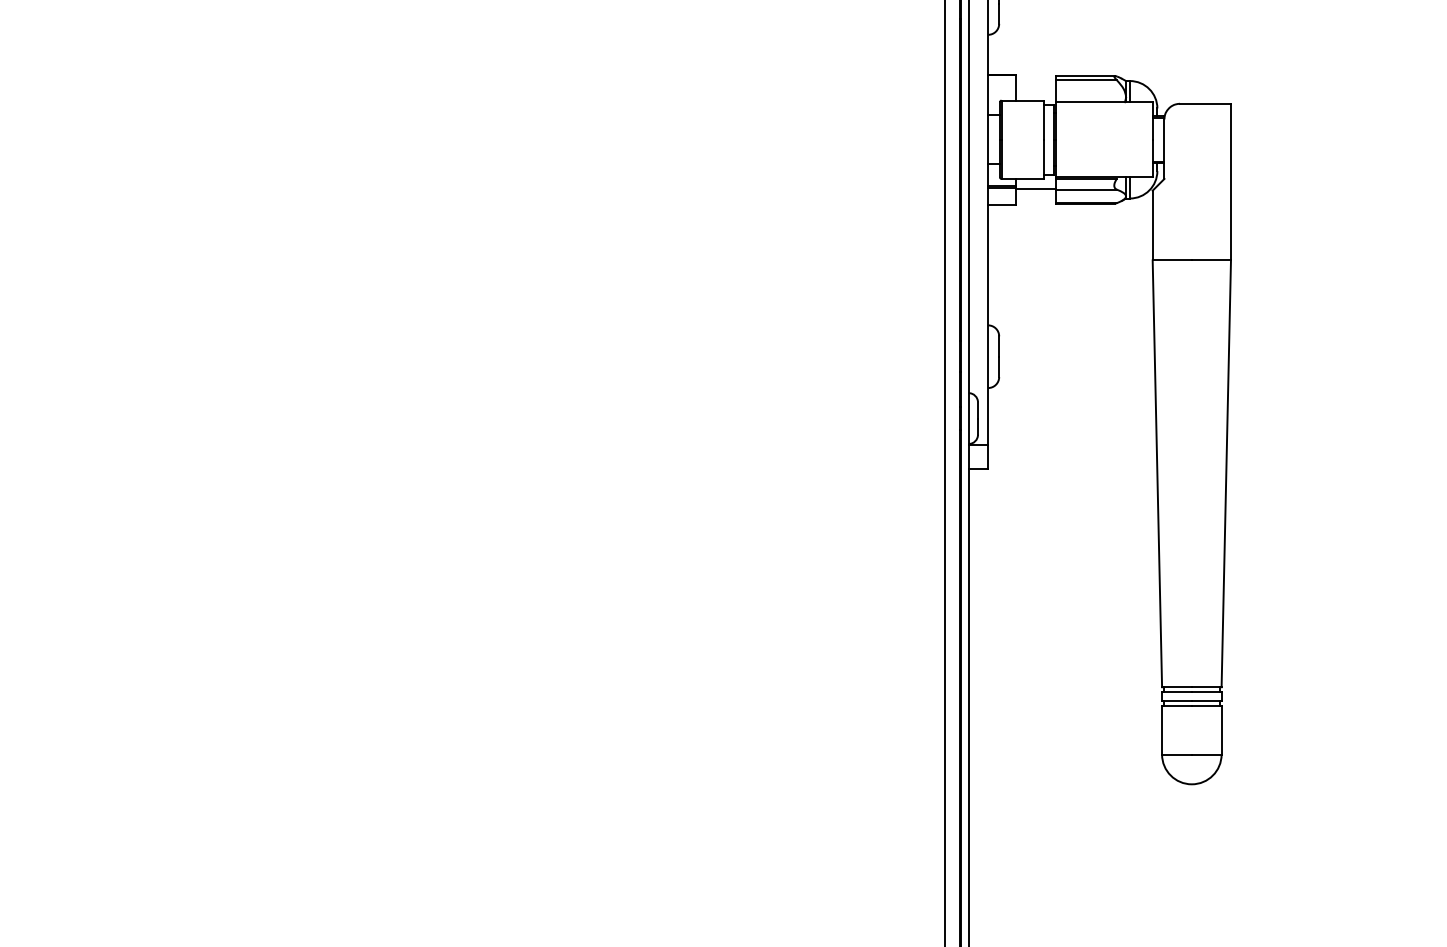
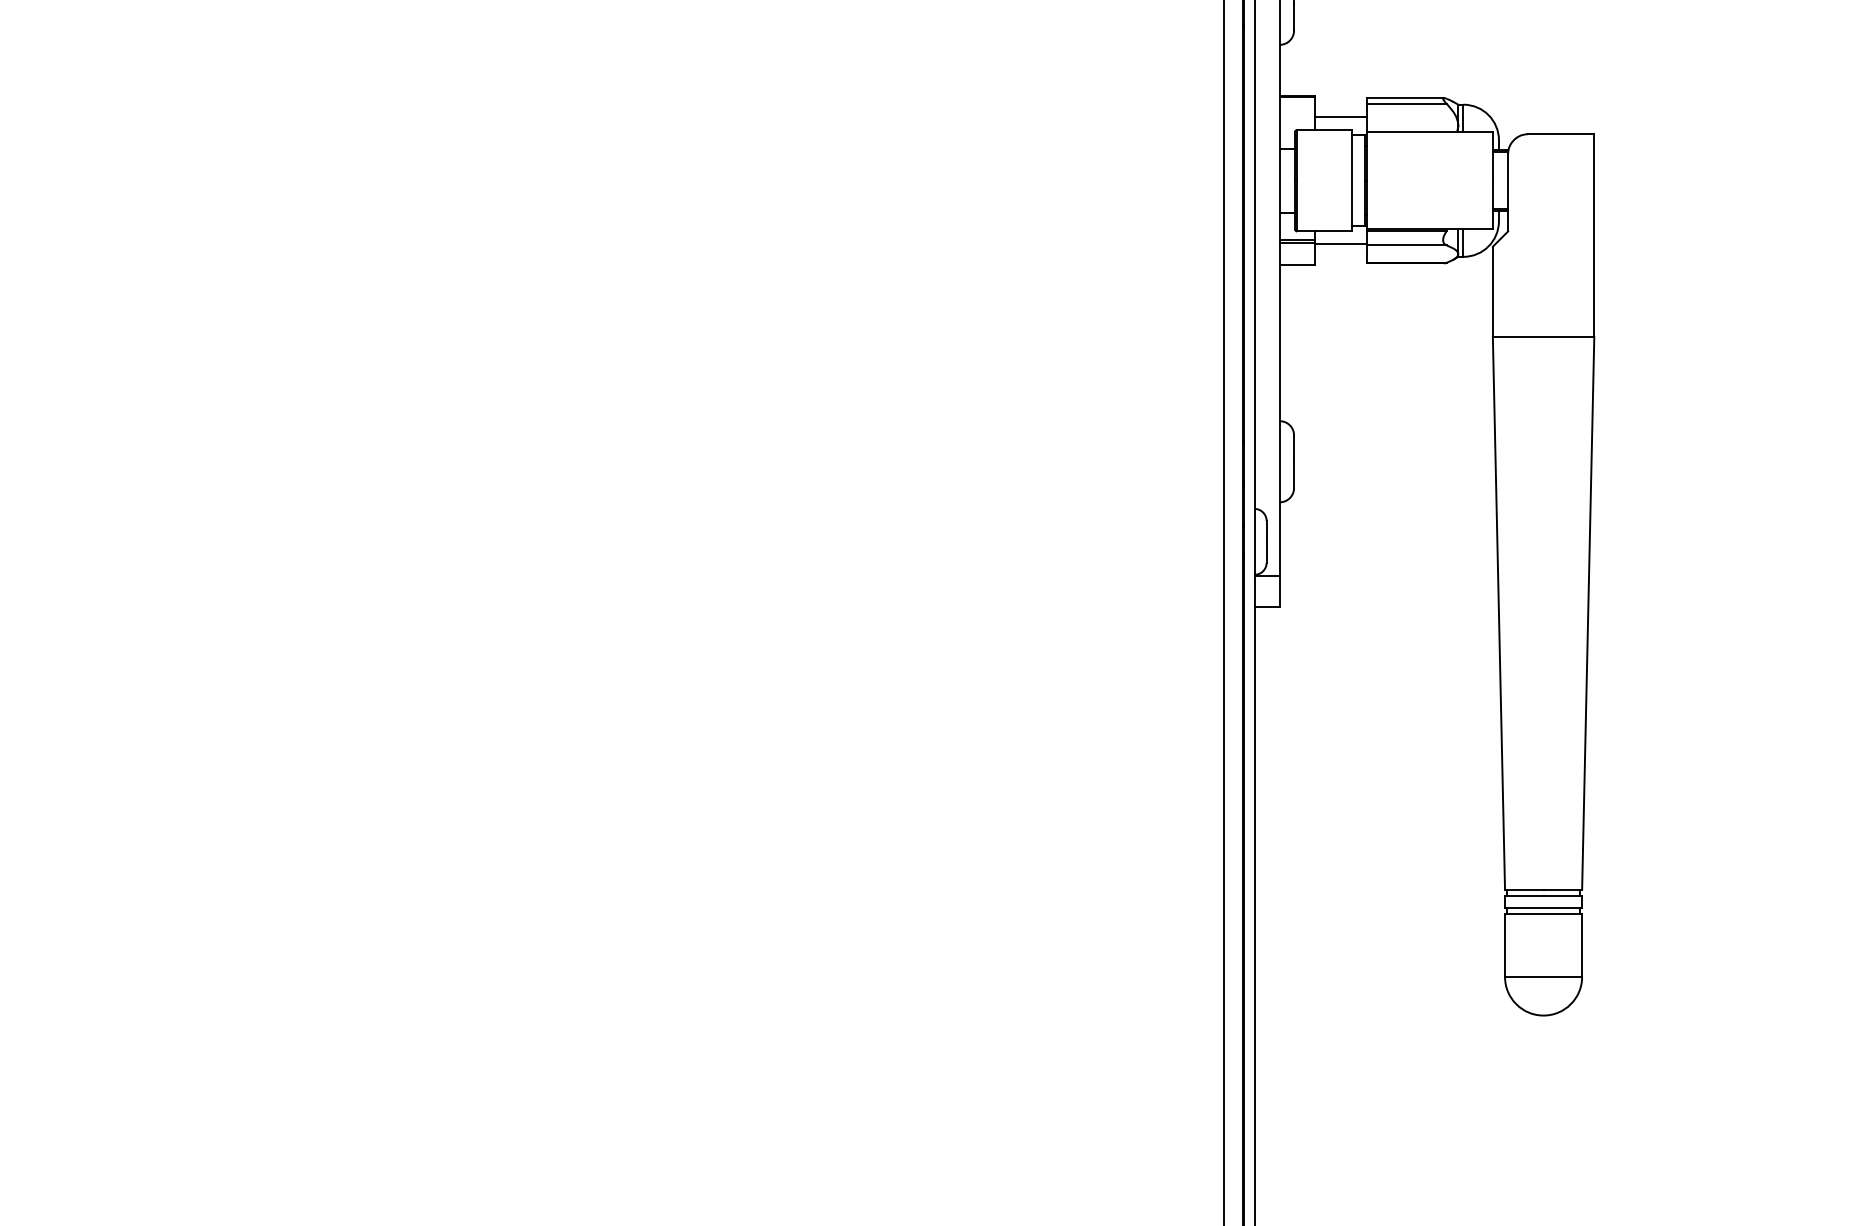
line: (1035, 90) -> (1341, 117), added

